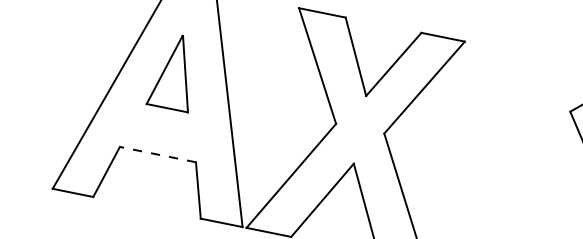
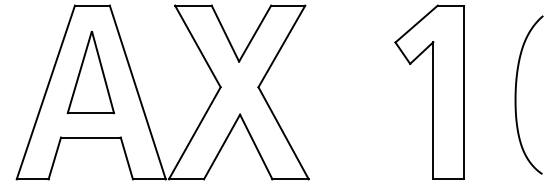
part: (174, 71) -> (90, 72), size x1.43
line: (157, 154) -> (90, 137), dashed -> solid

